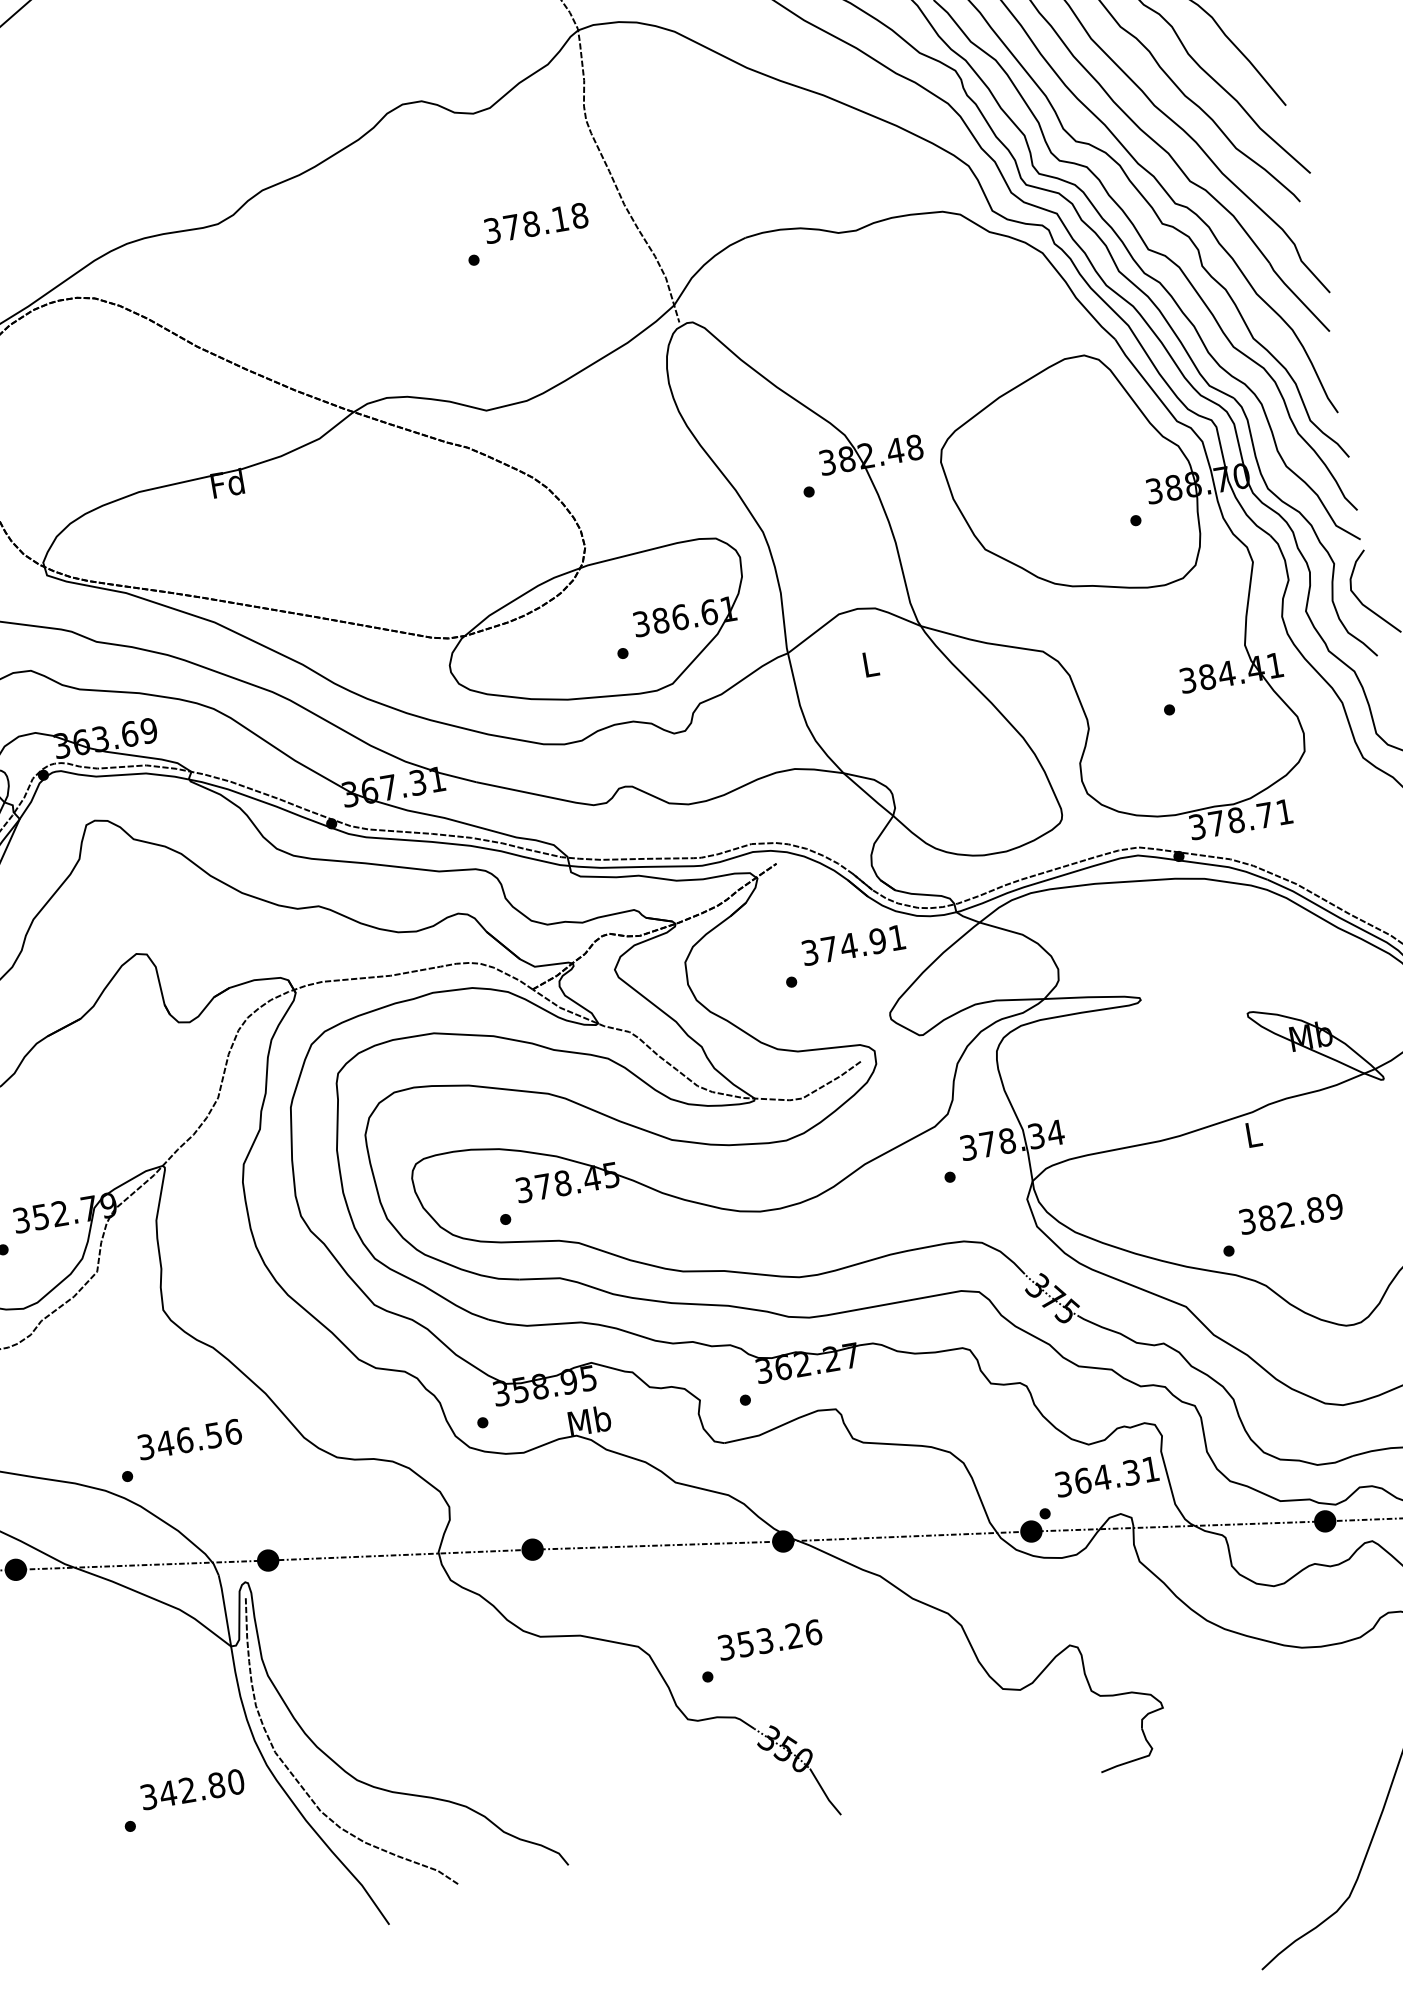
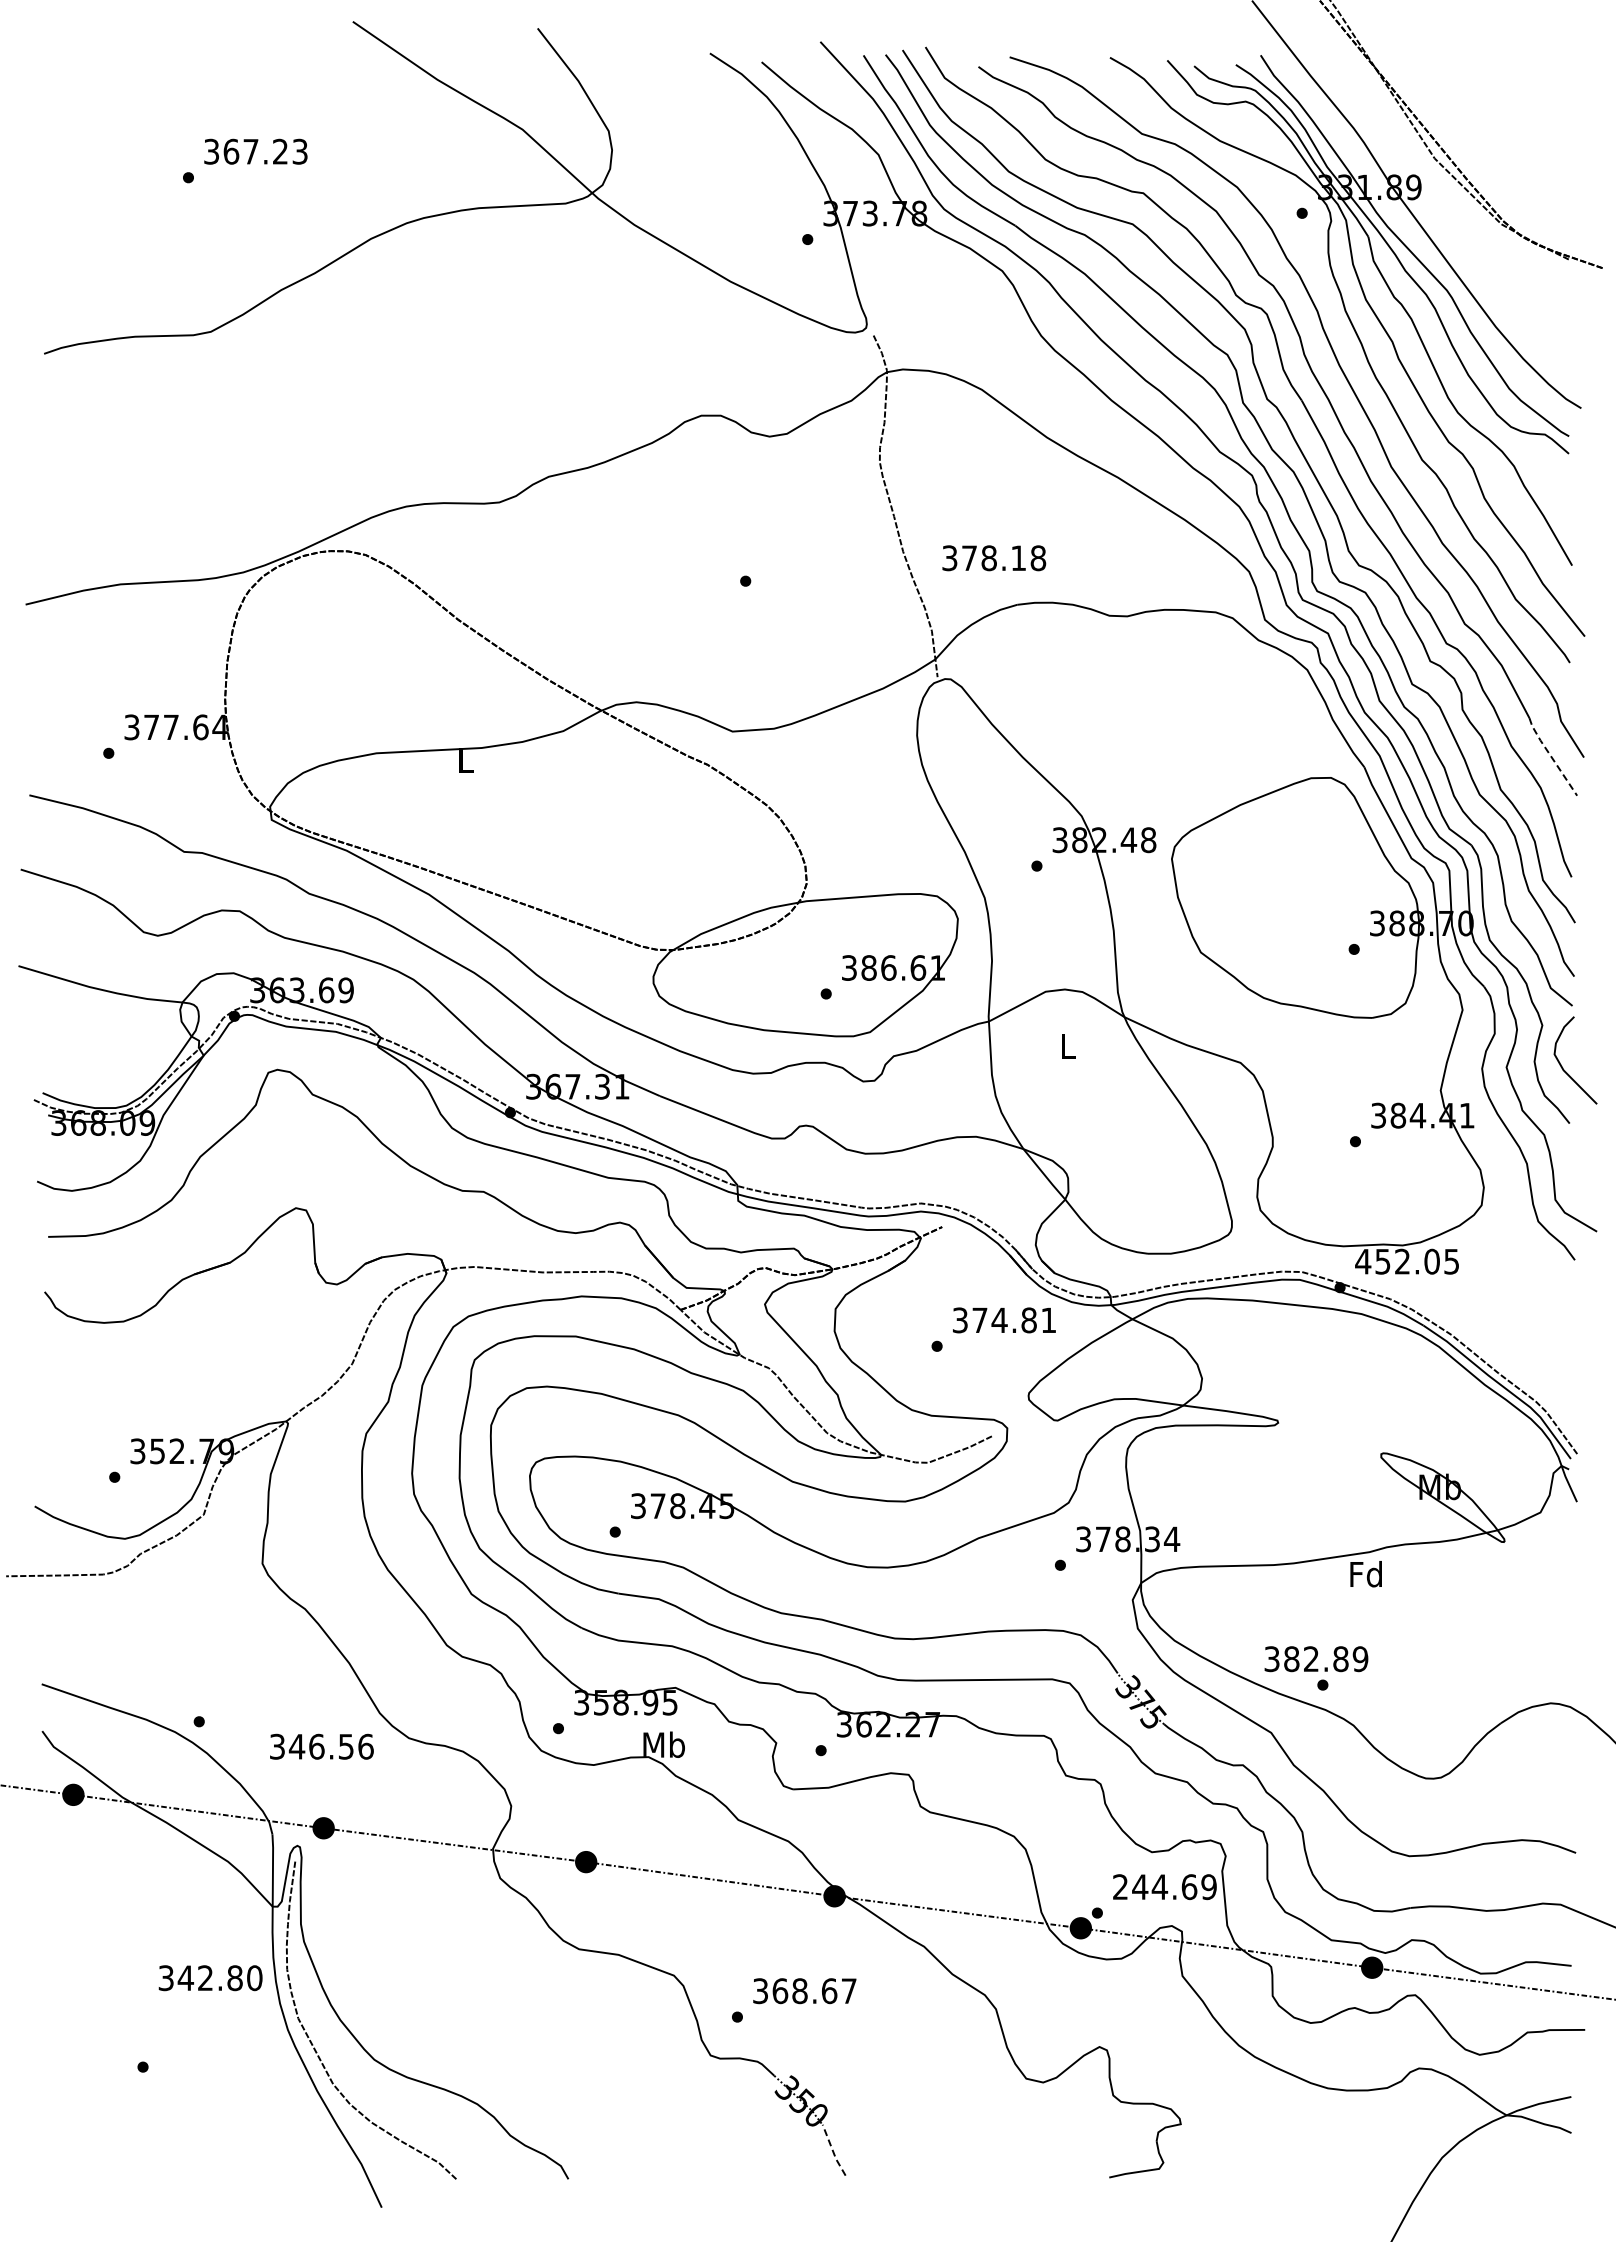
text: (536, 223) -> (994, 558), moved
line: (1298, 298) -> (1551, 757), solid -> dashed
text: (226, 483) -> (464, 759), Fd -> L
text: (1240, 819) -> (1406, 1261), 378.71 -> 452.05
text: (877, 941) -> (1028, 1320), 374.91 -> 374.81
text: (1252, 1134) -> (1365, 1574), L -> Fd
text: (1291, 1214) -> (1316, 1659), moved
text: (189, 1439) -> (321, 1746), moved
text: (1106, 1477) -> (1164, 1887), 364.31 -> 244.69
text: (779, 1638) -> (814, 1991), 353.26 -> 368.67
text: (192, 1789) -> (210, 1978), moved
line: (824, 1792) -> (832, 2150), solid -> dashed

